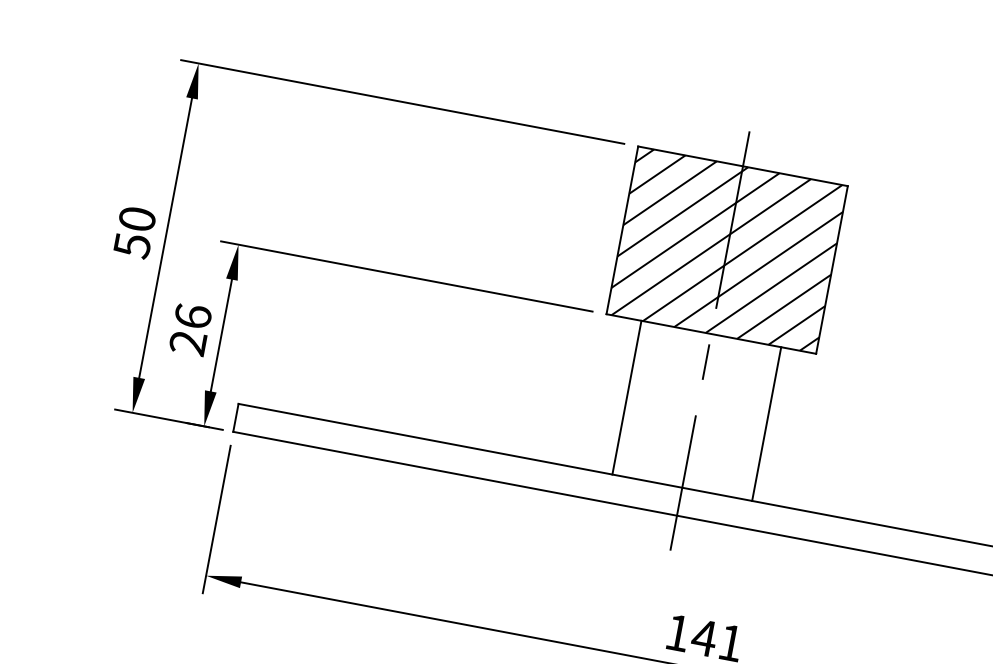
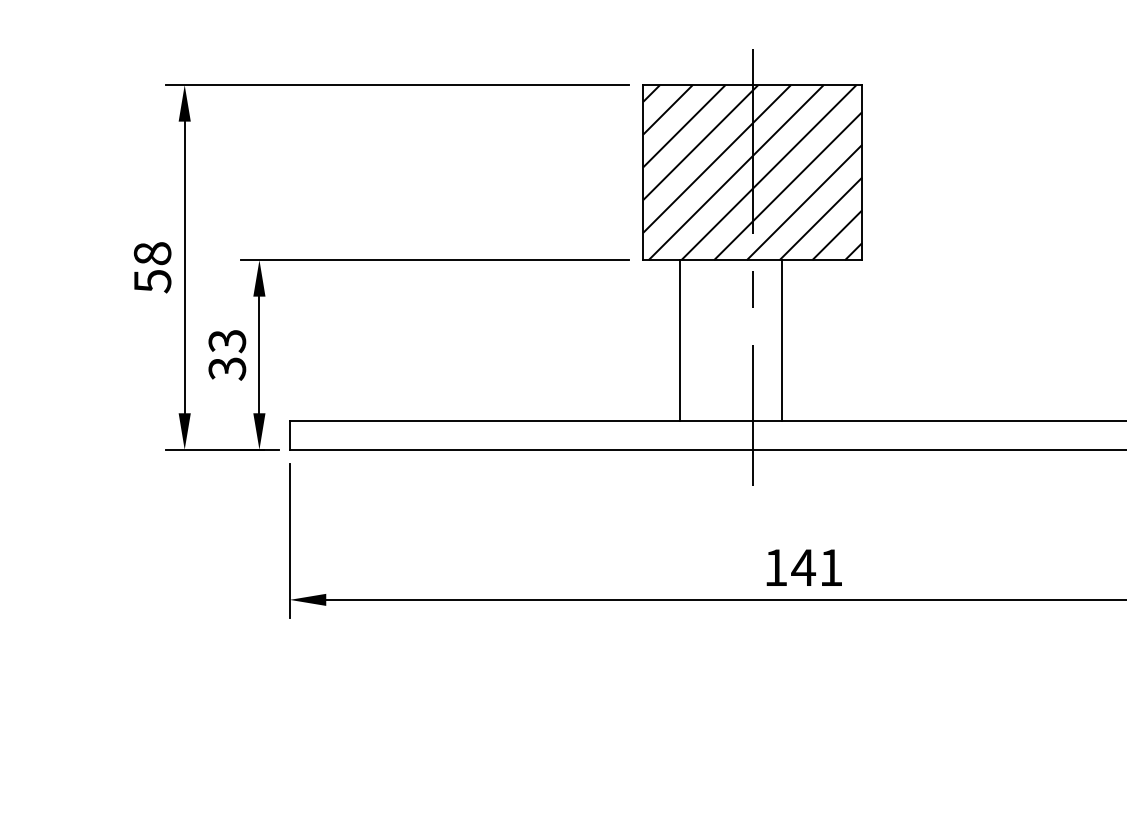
text: (137, 218) -> (152, 253), 50 -> 58
text: (190, 329) -> (227, 354), 26 -> 33
line: (766, 424) -> (781, 340), moved

